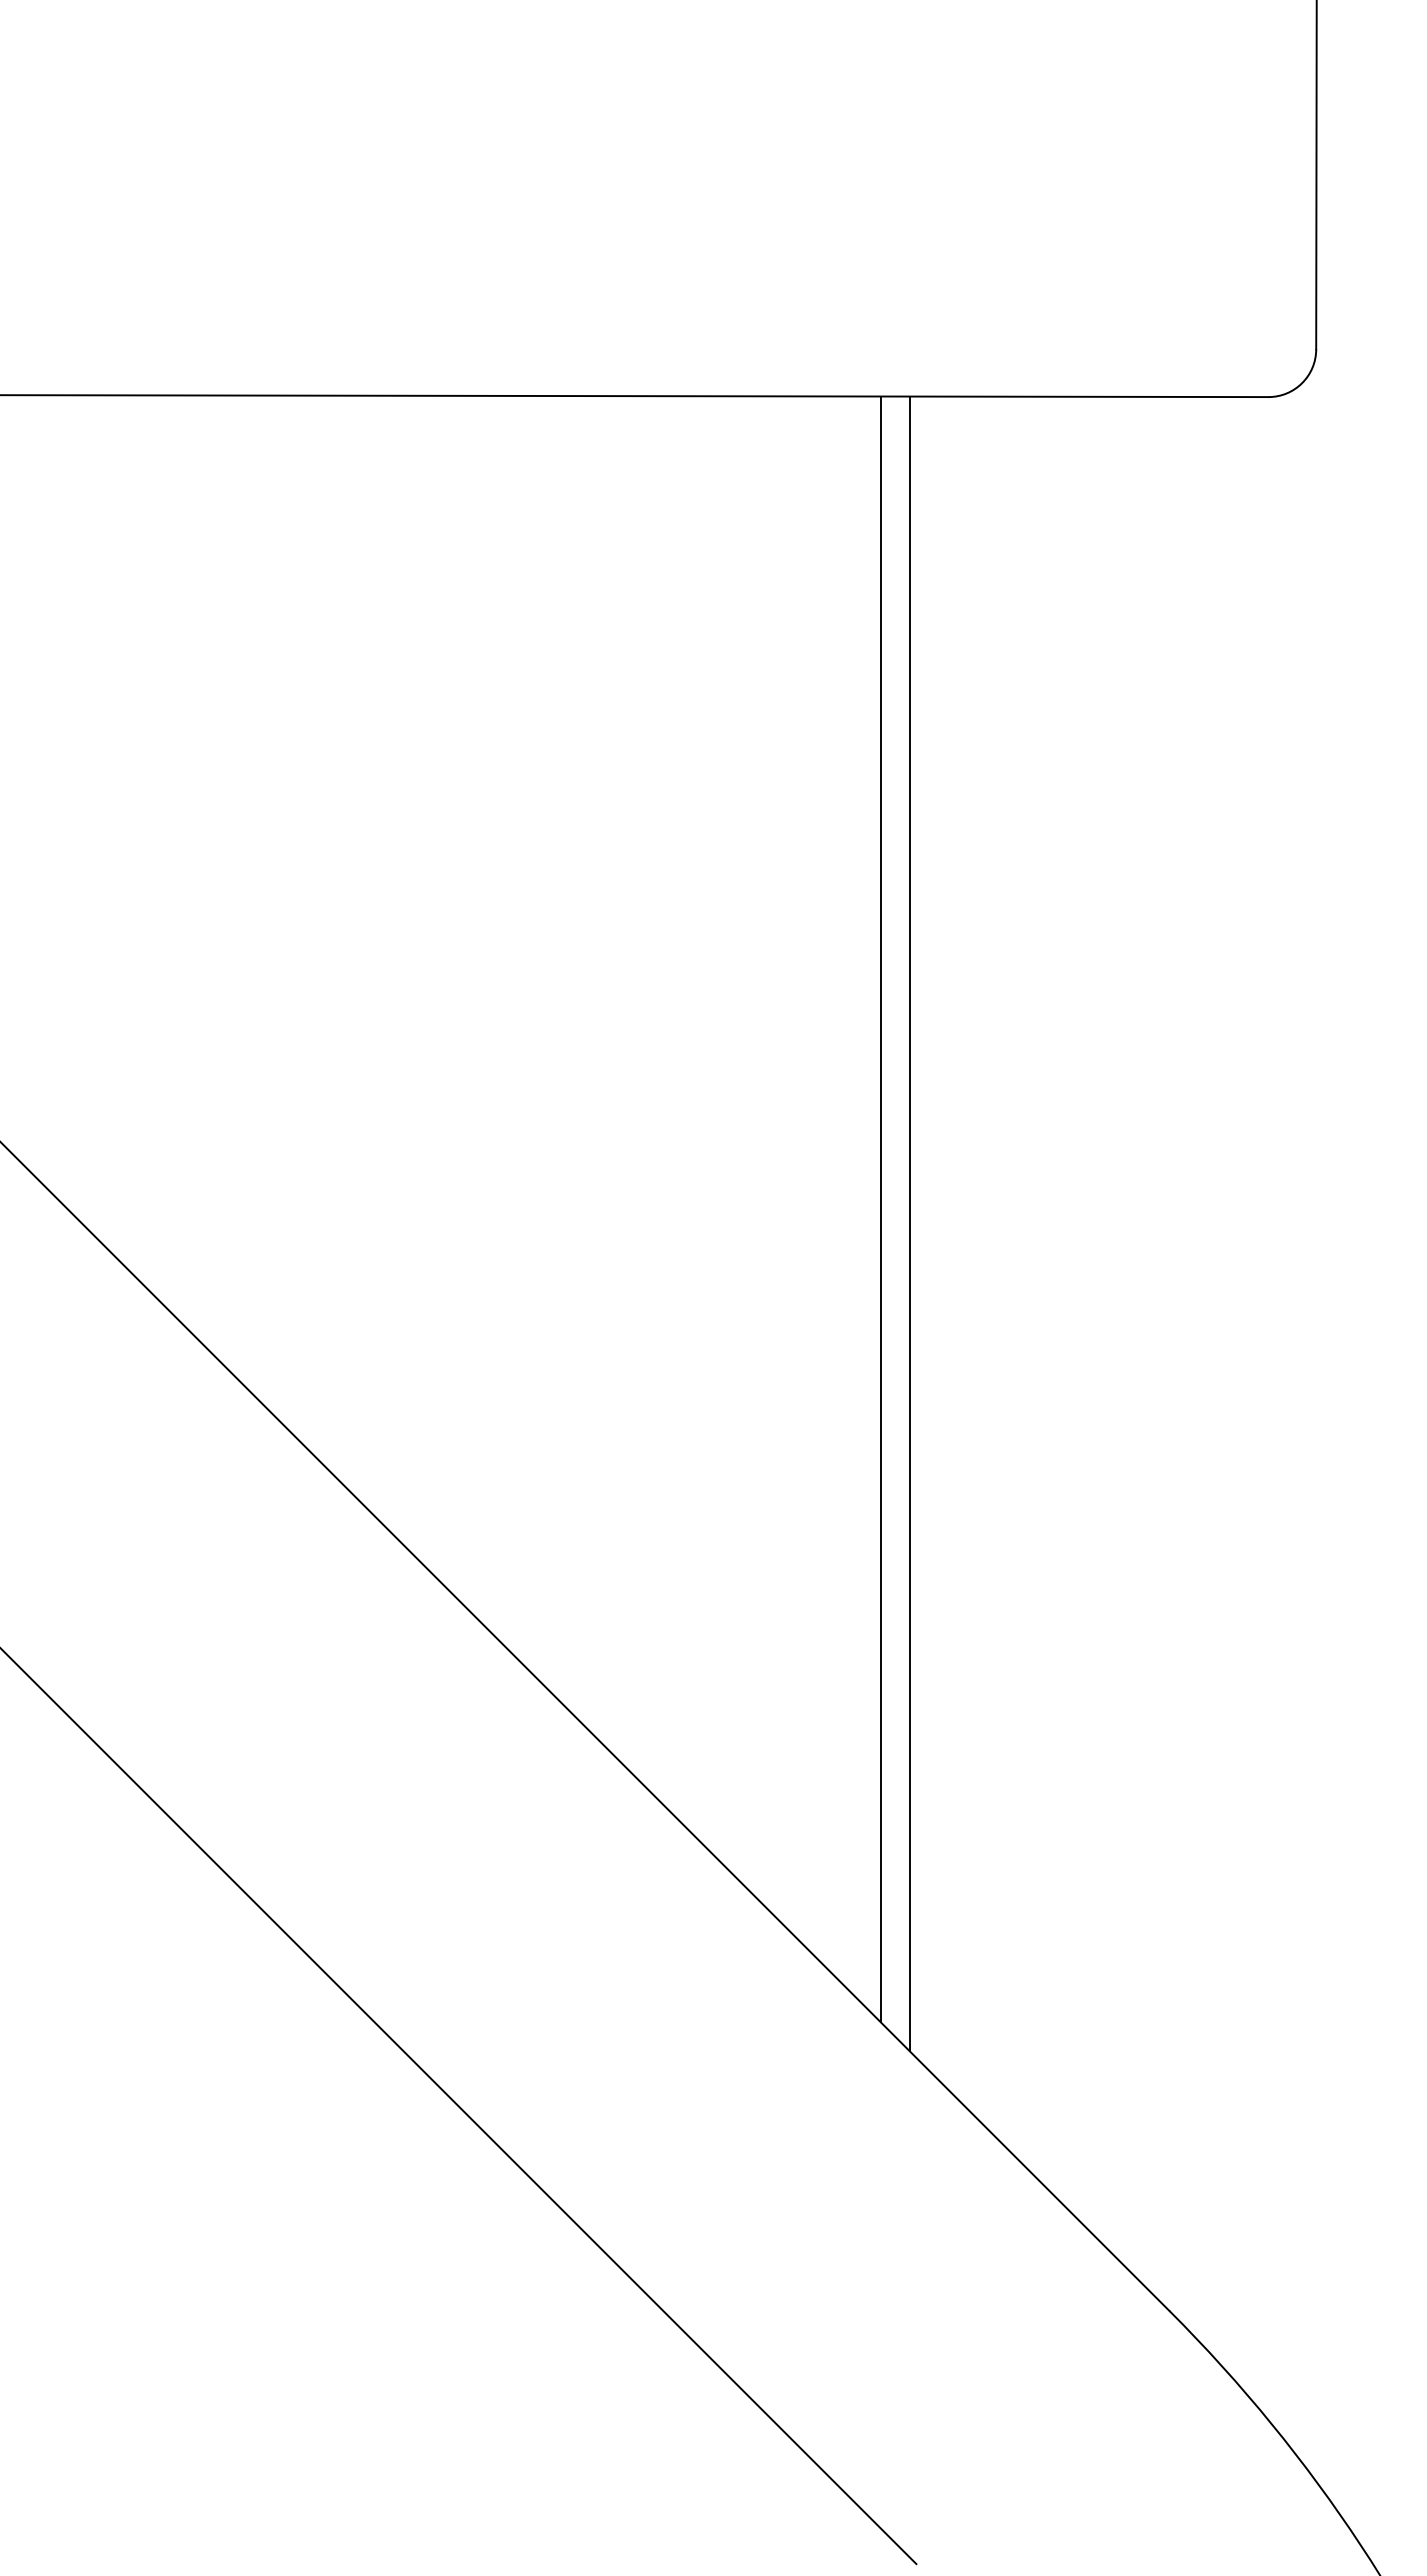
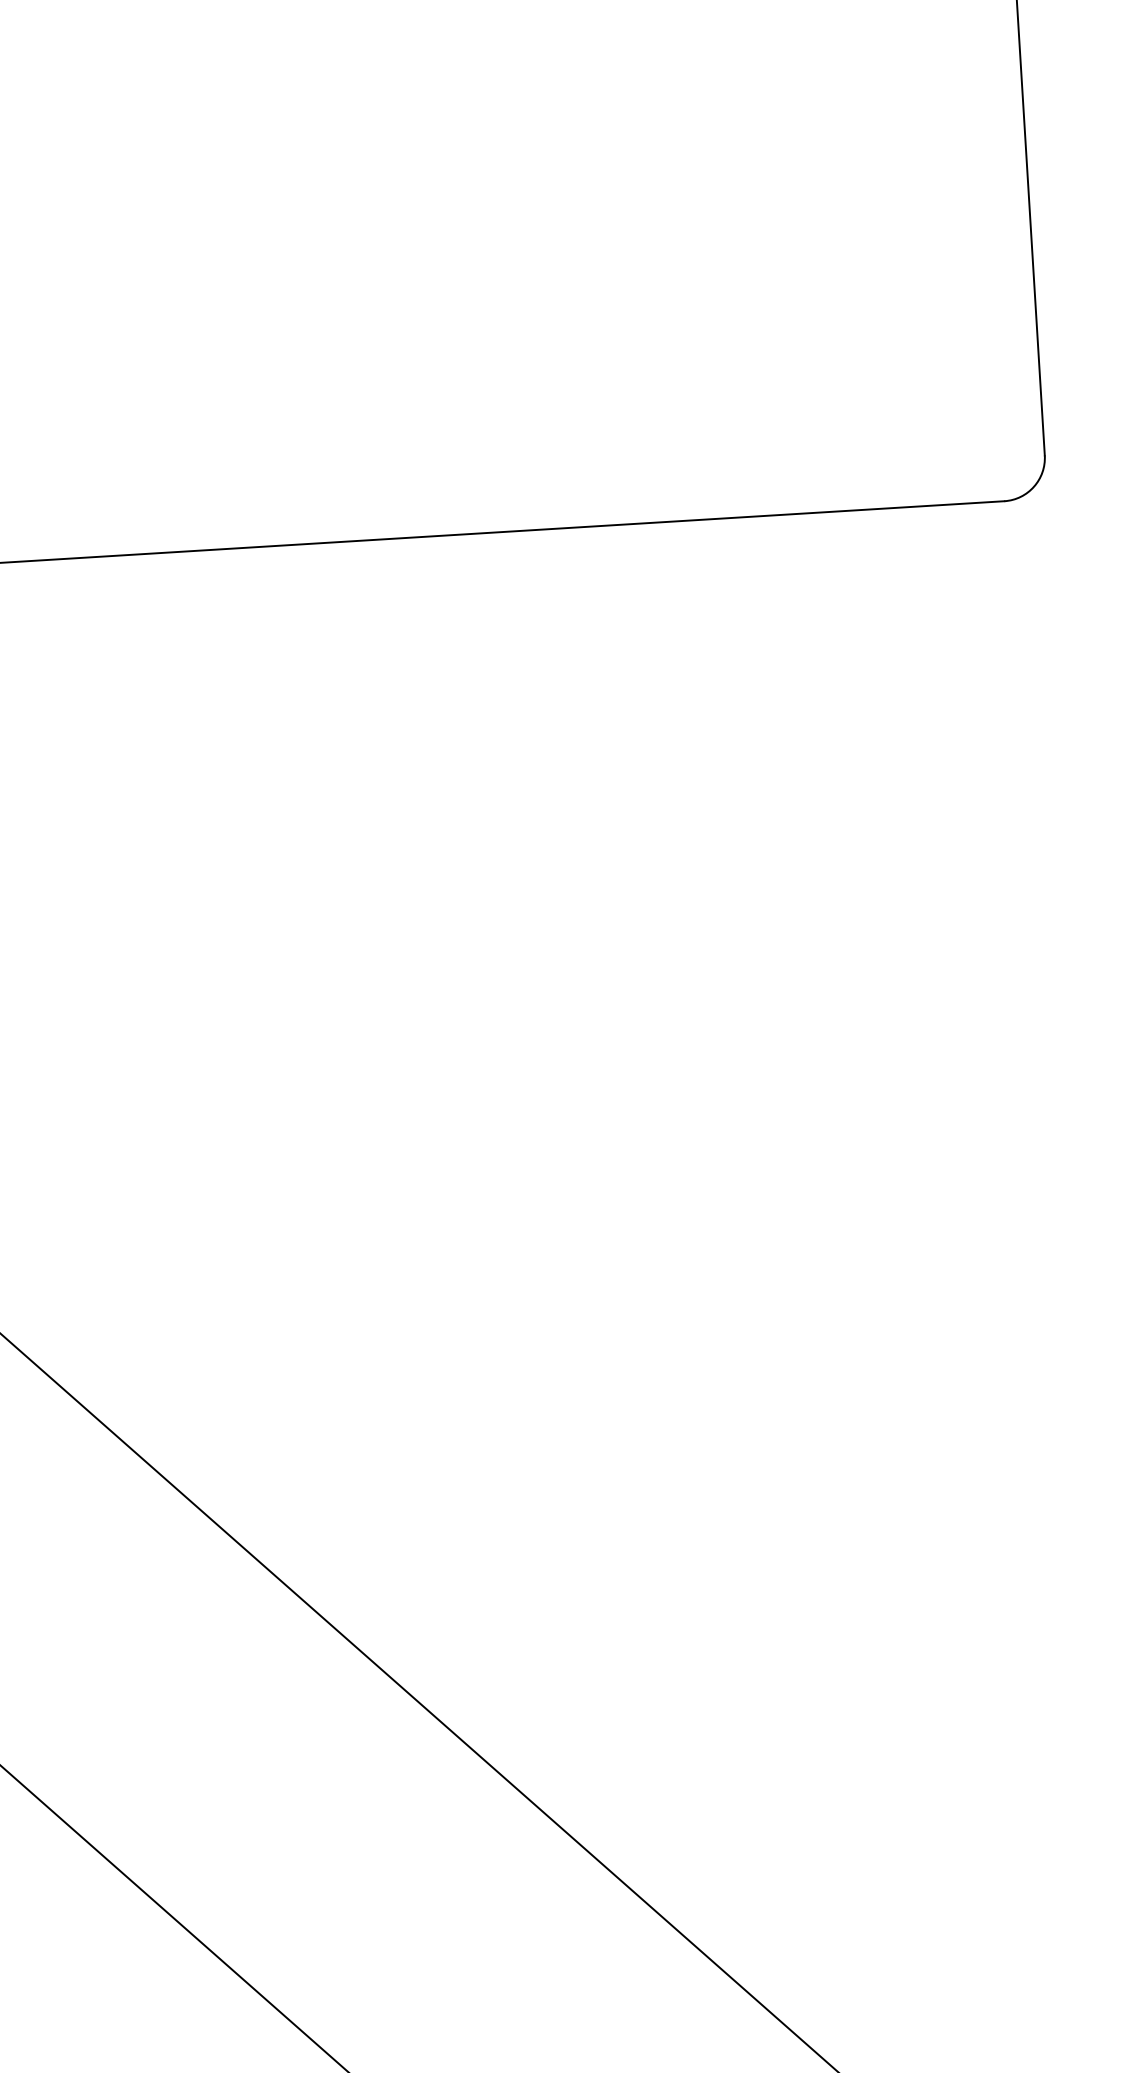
line: (880, 1209) -> (700, 1257), removed
line: (909, 1223) -> (727, 1268), removed

